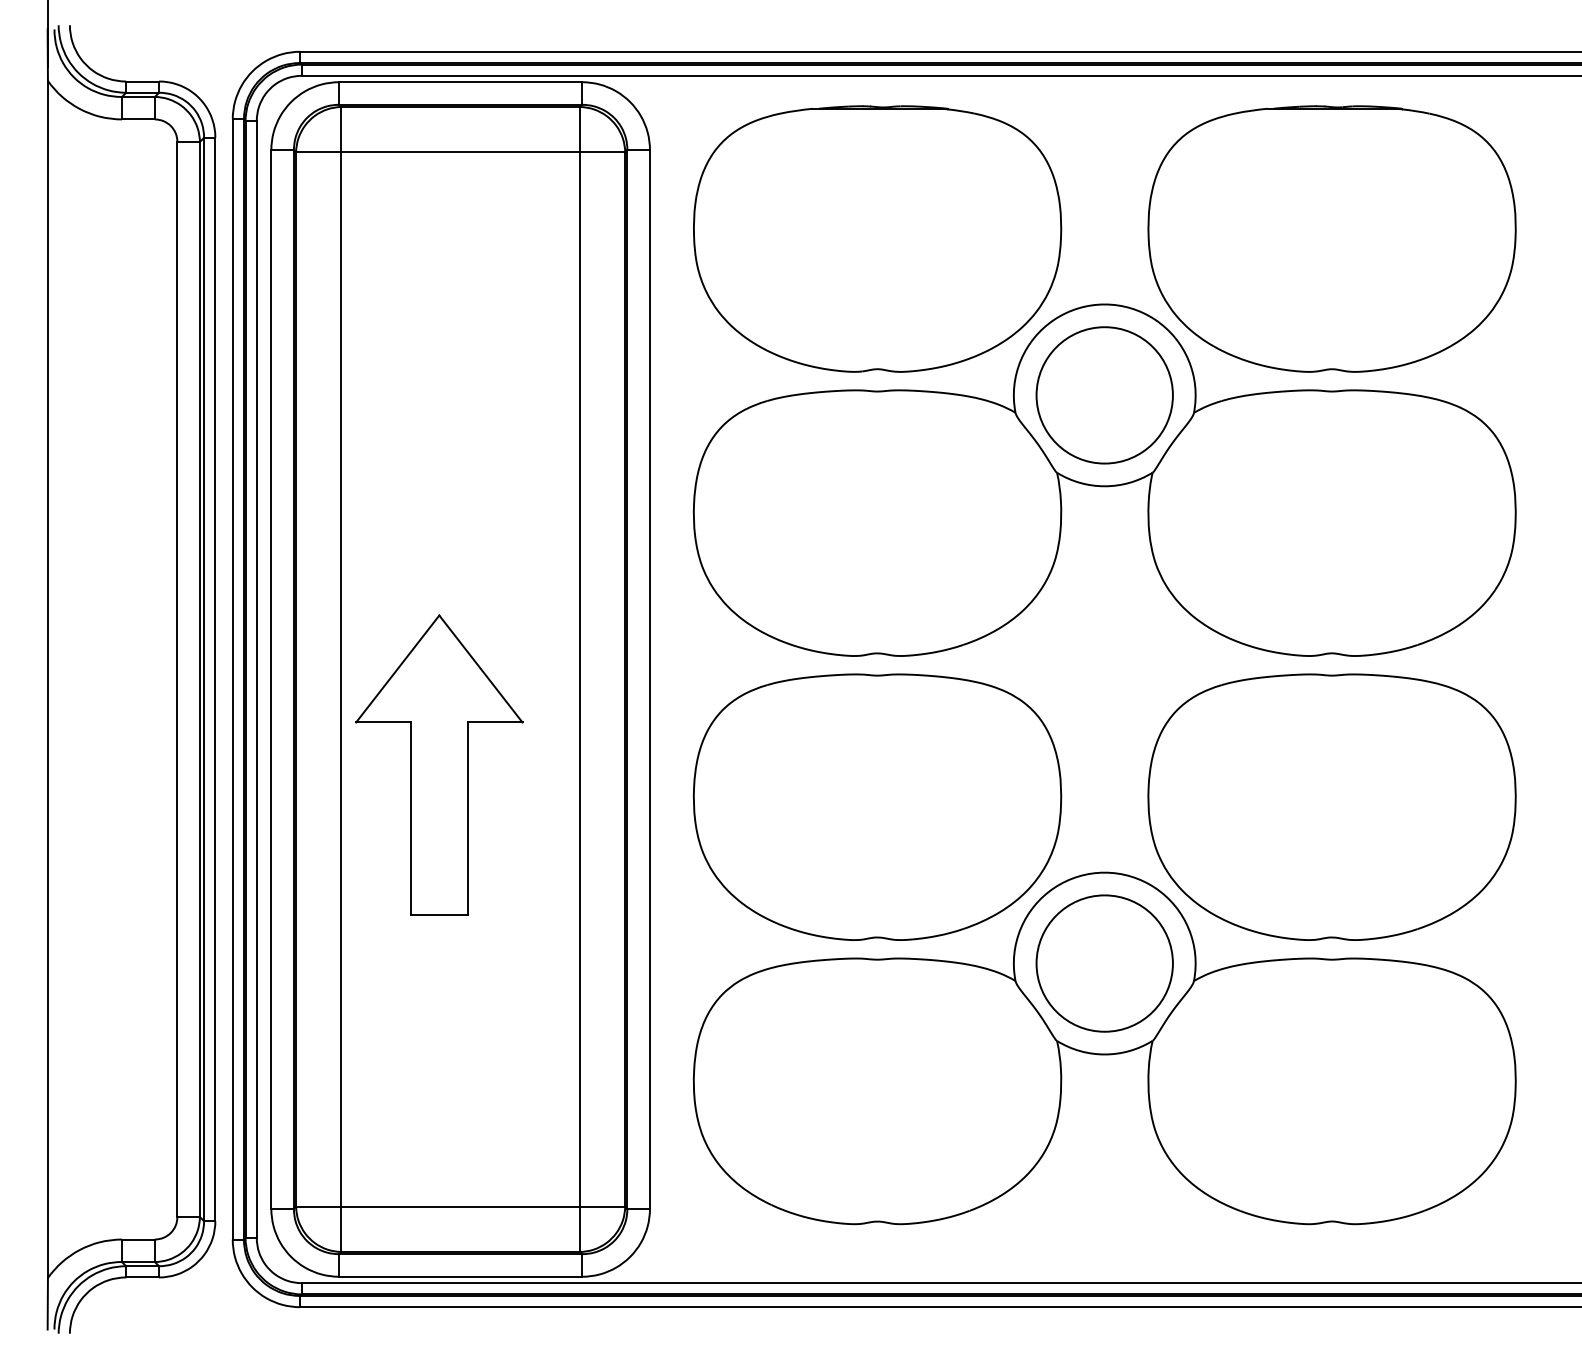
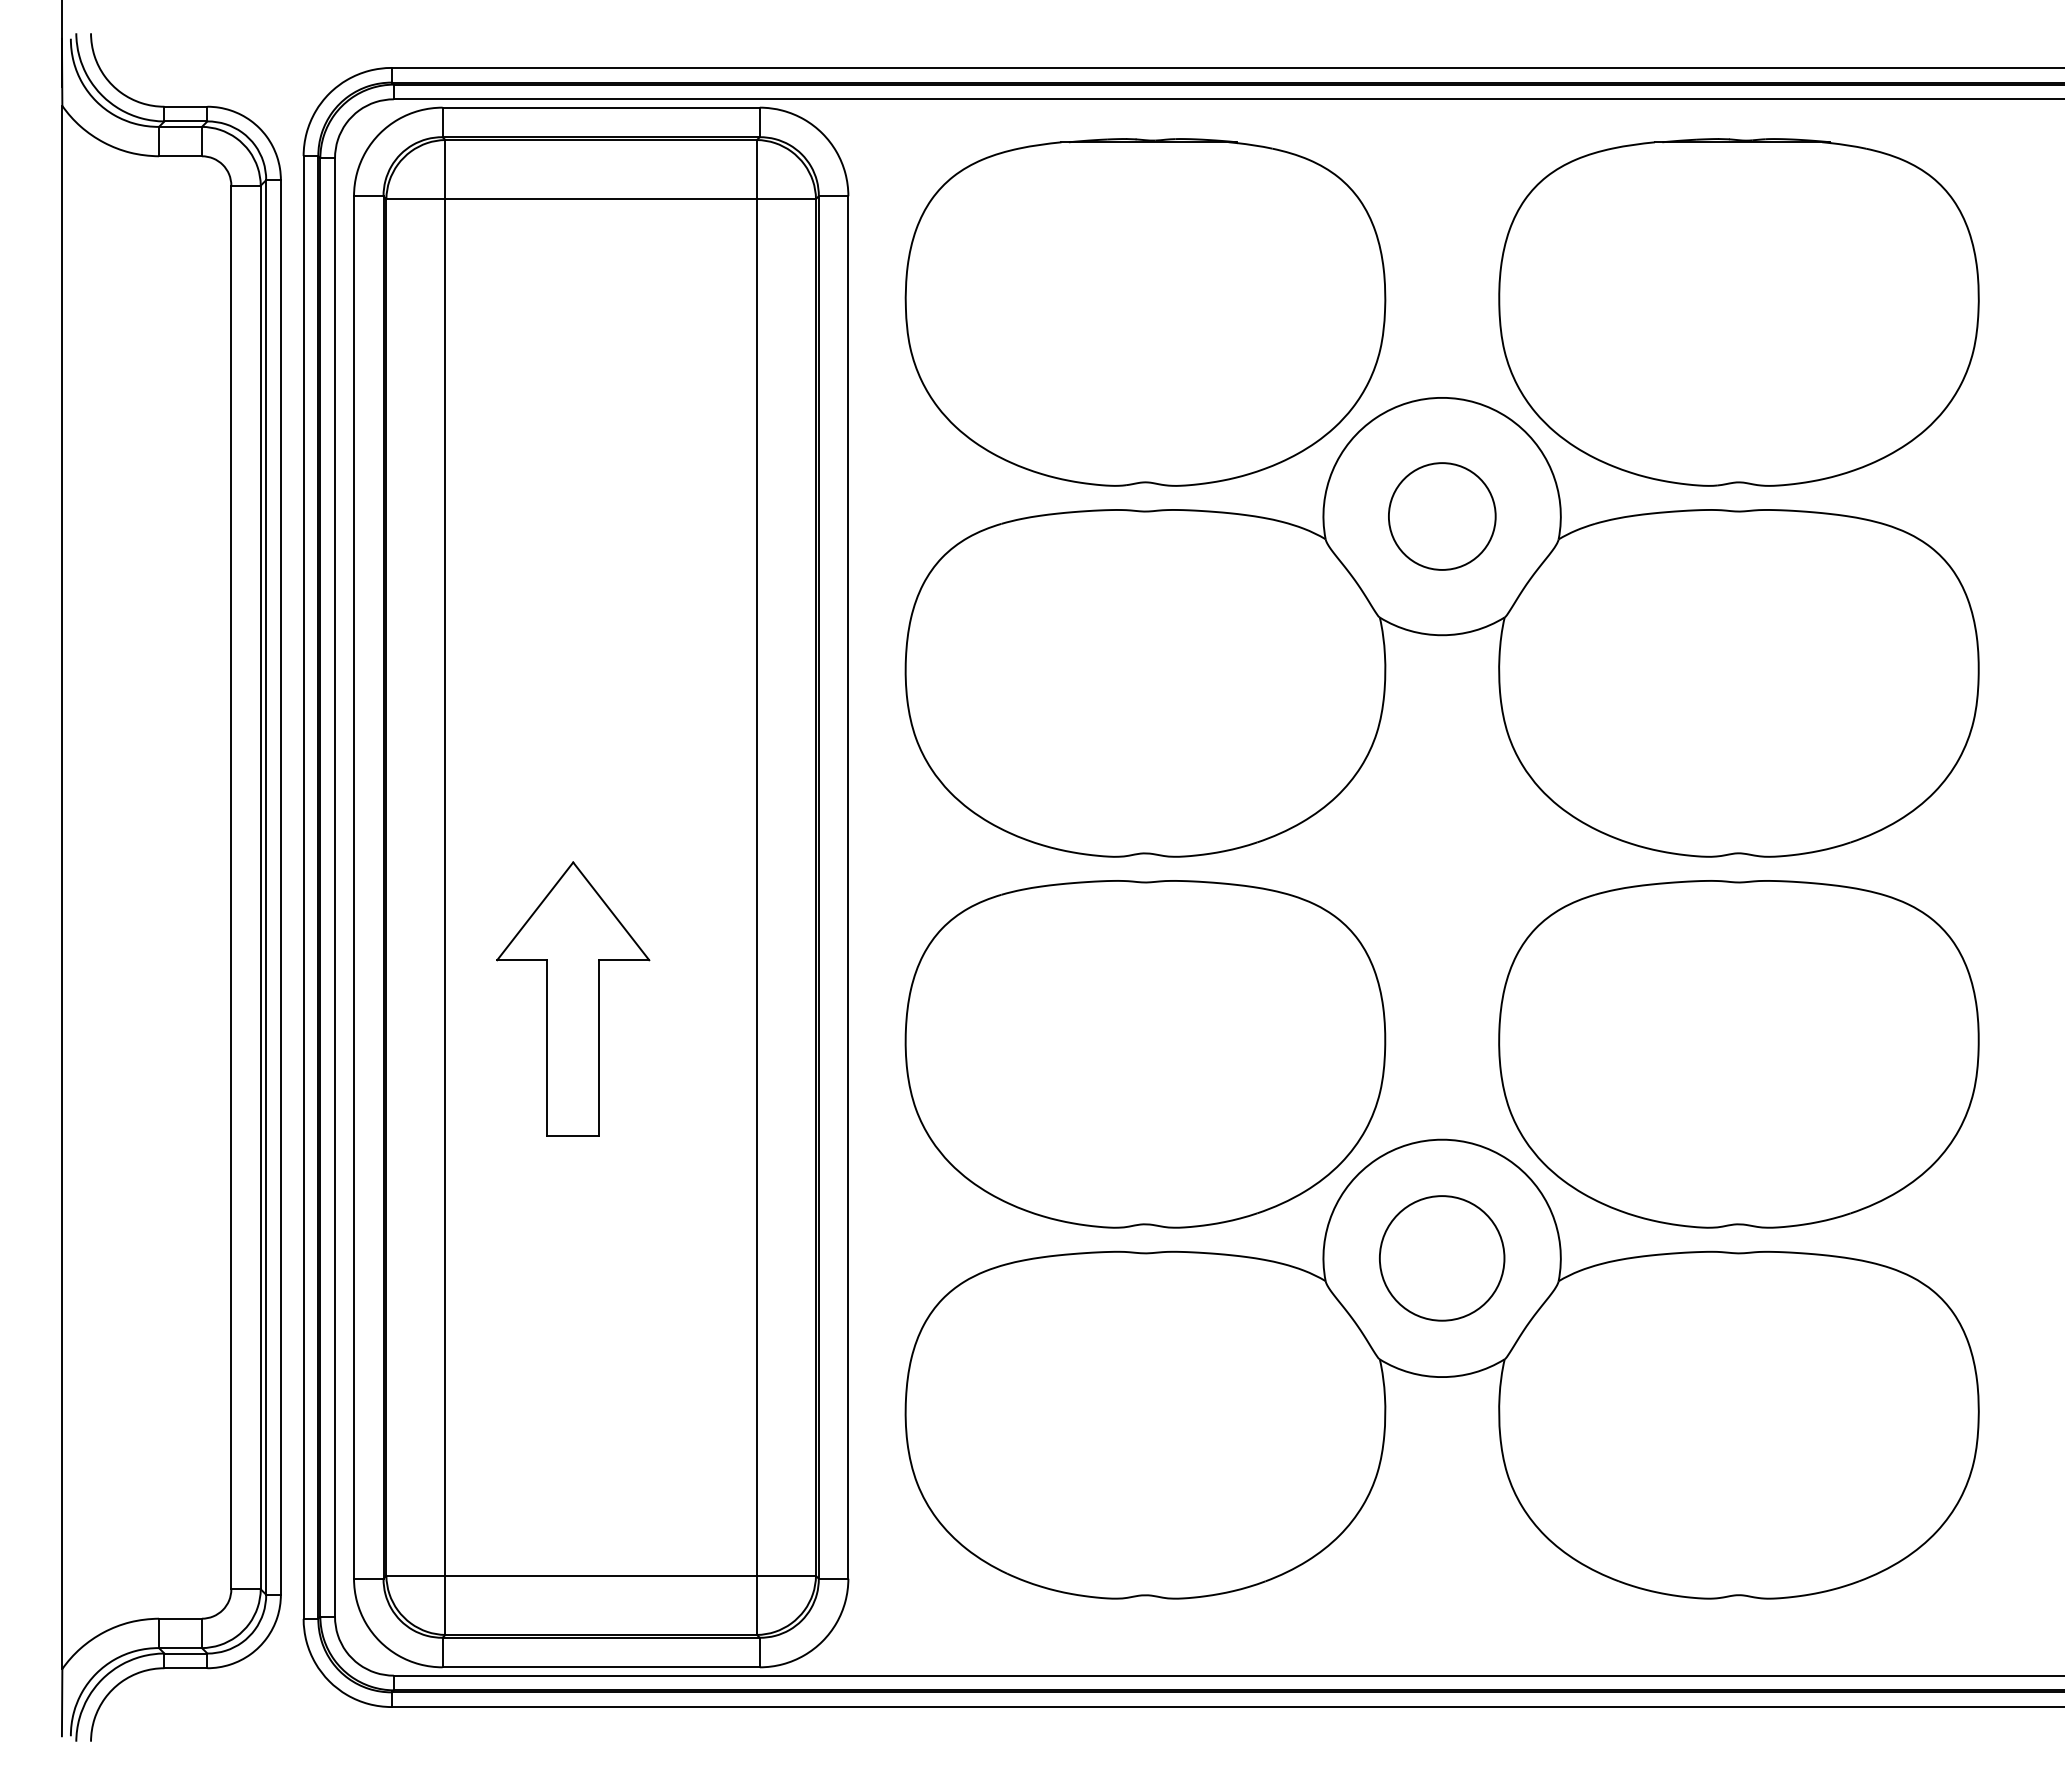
circle: (1105, 395) -> (1442, 516), size x0.6
part: (438, 764) -> (572, 998), size x0.7
circle: (1105, 963) -> (1442, 1258), size x0.7

